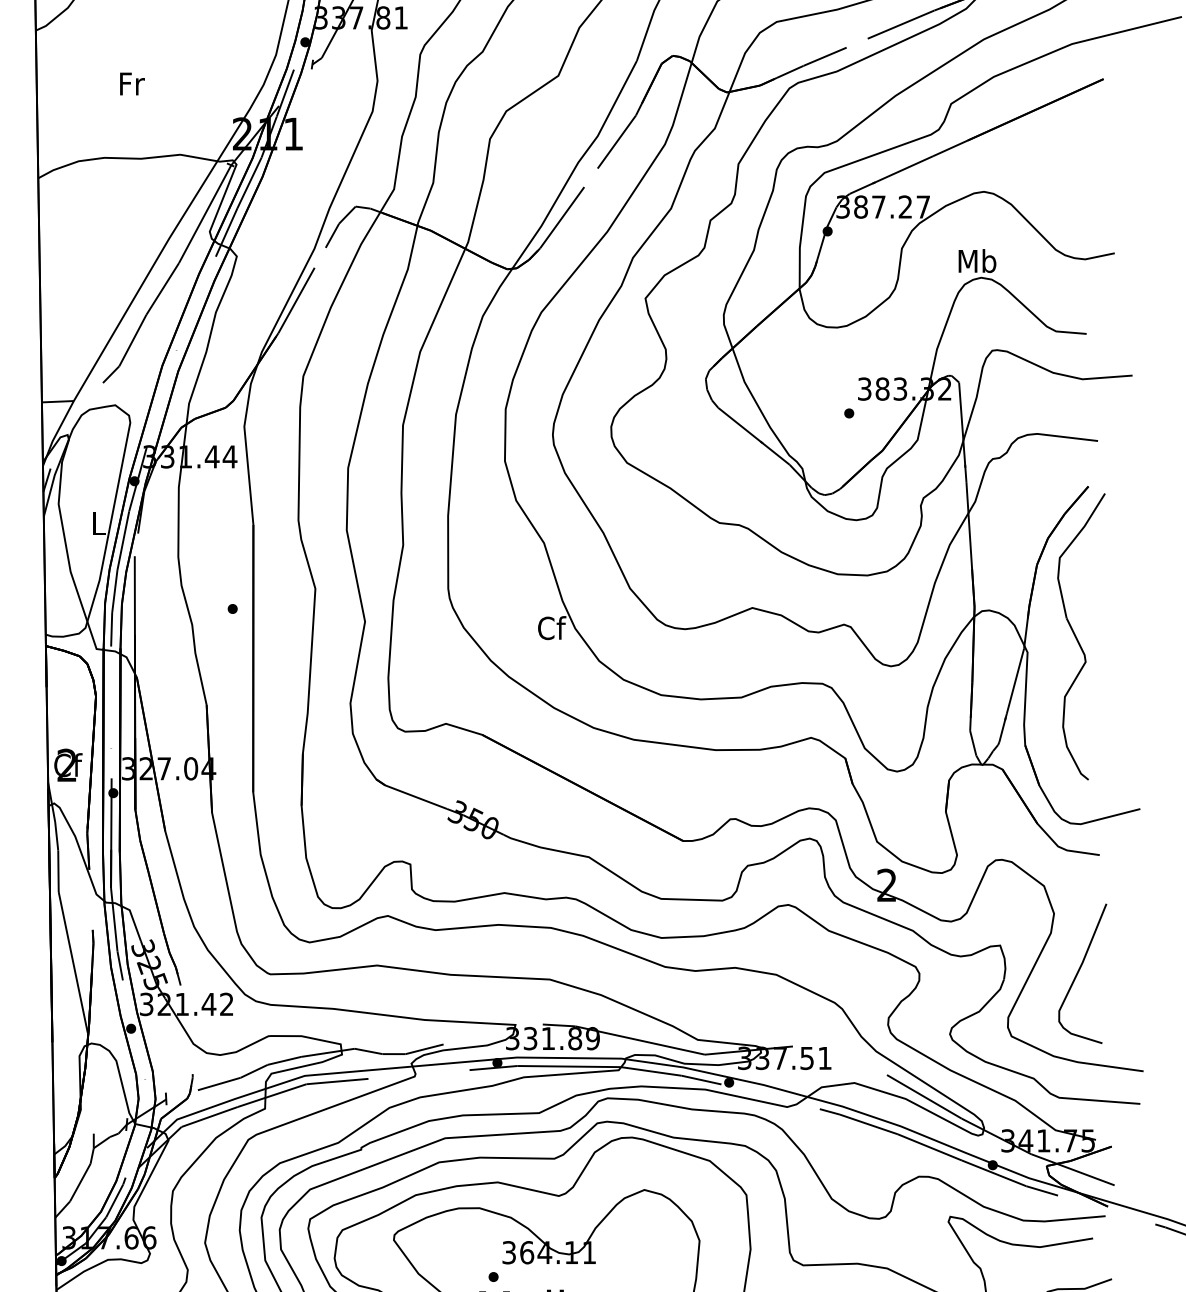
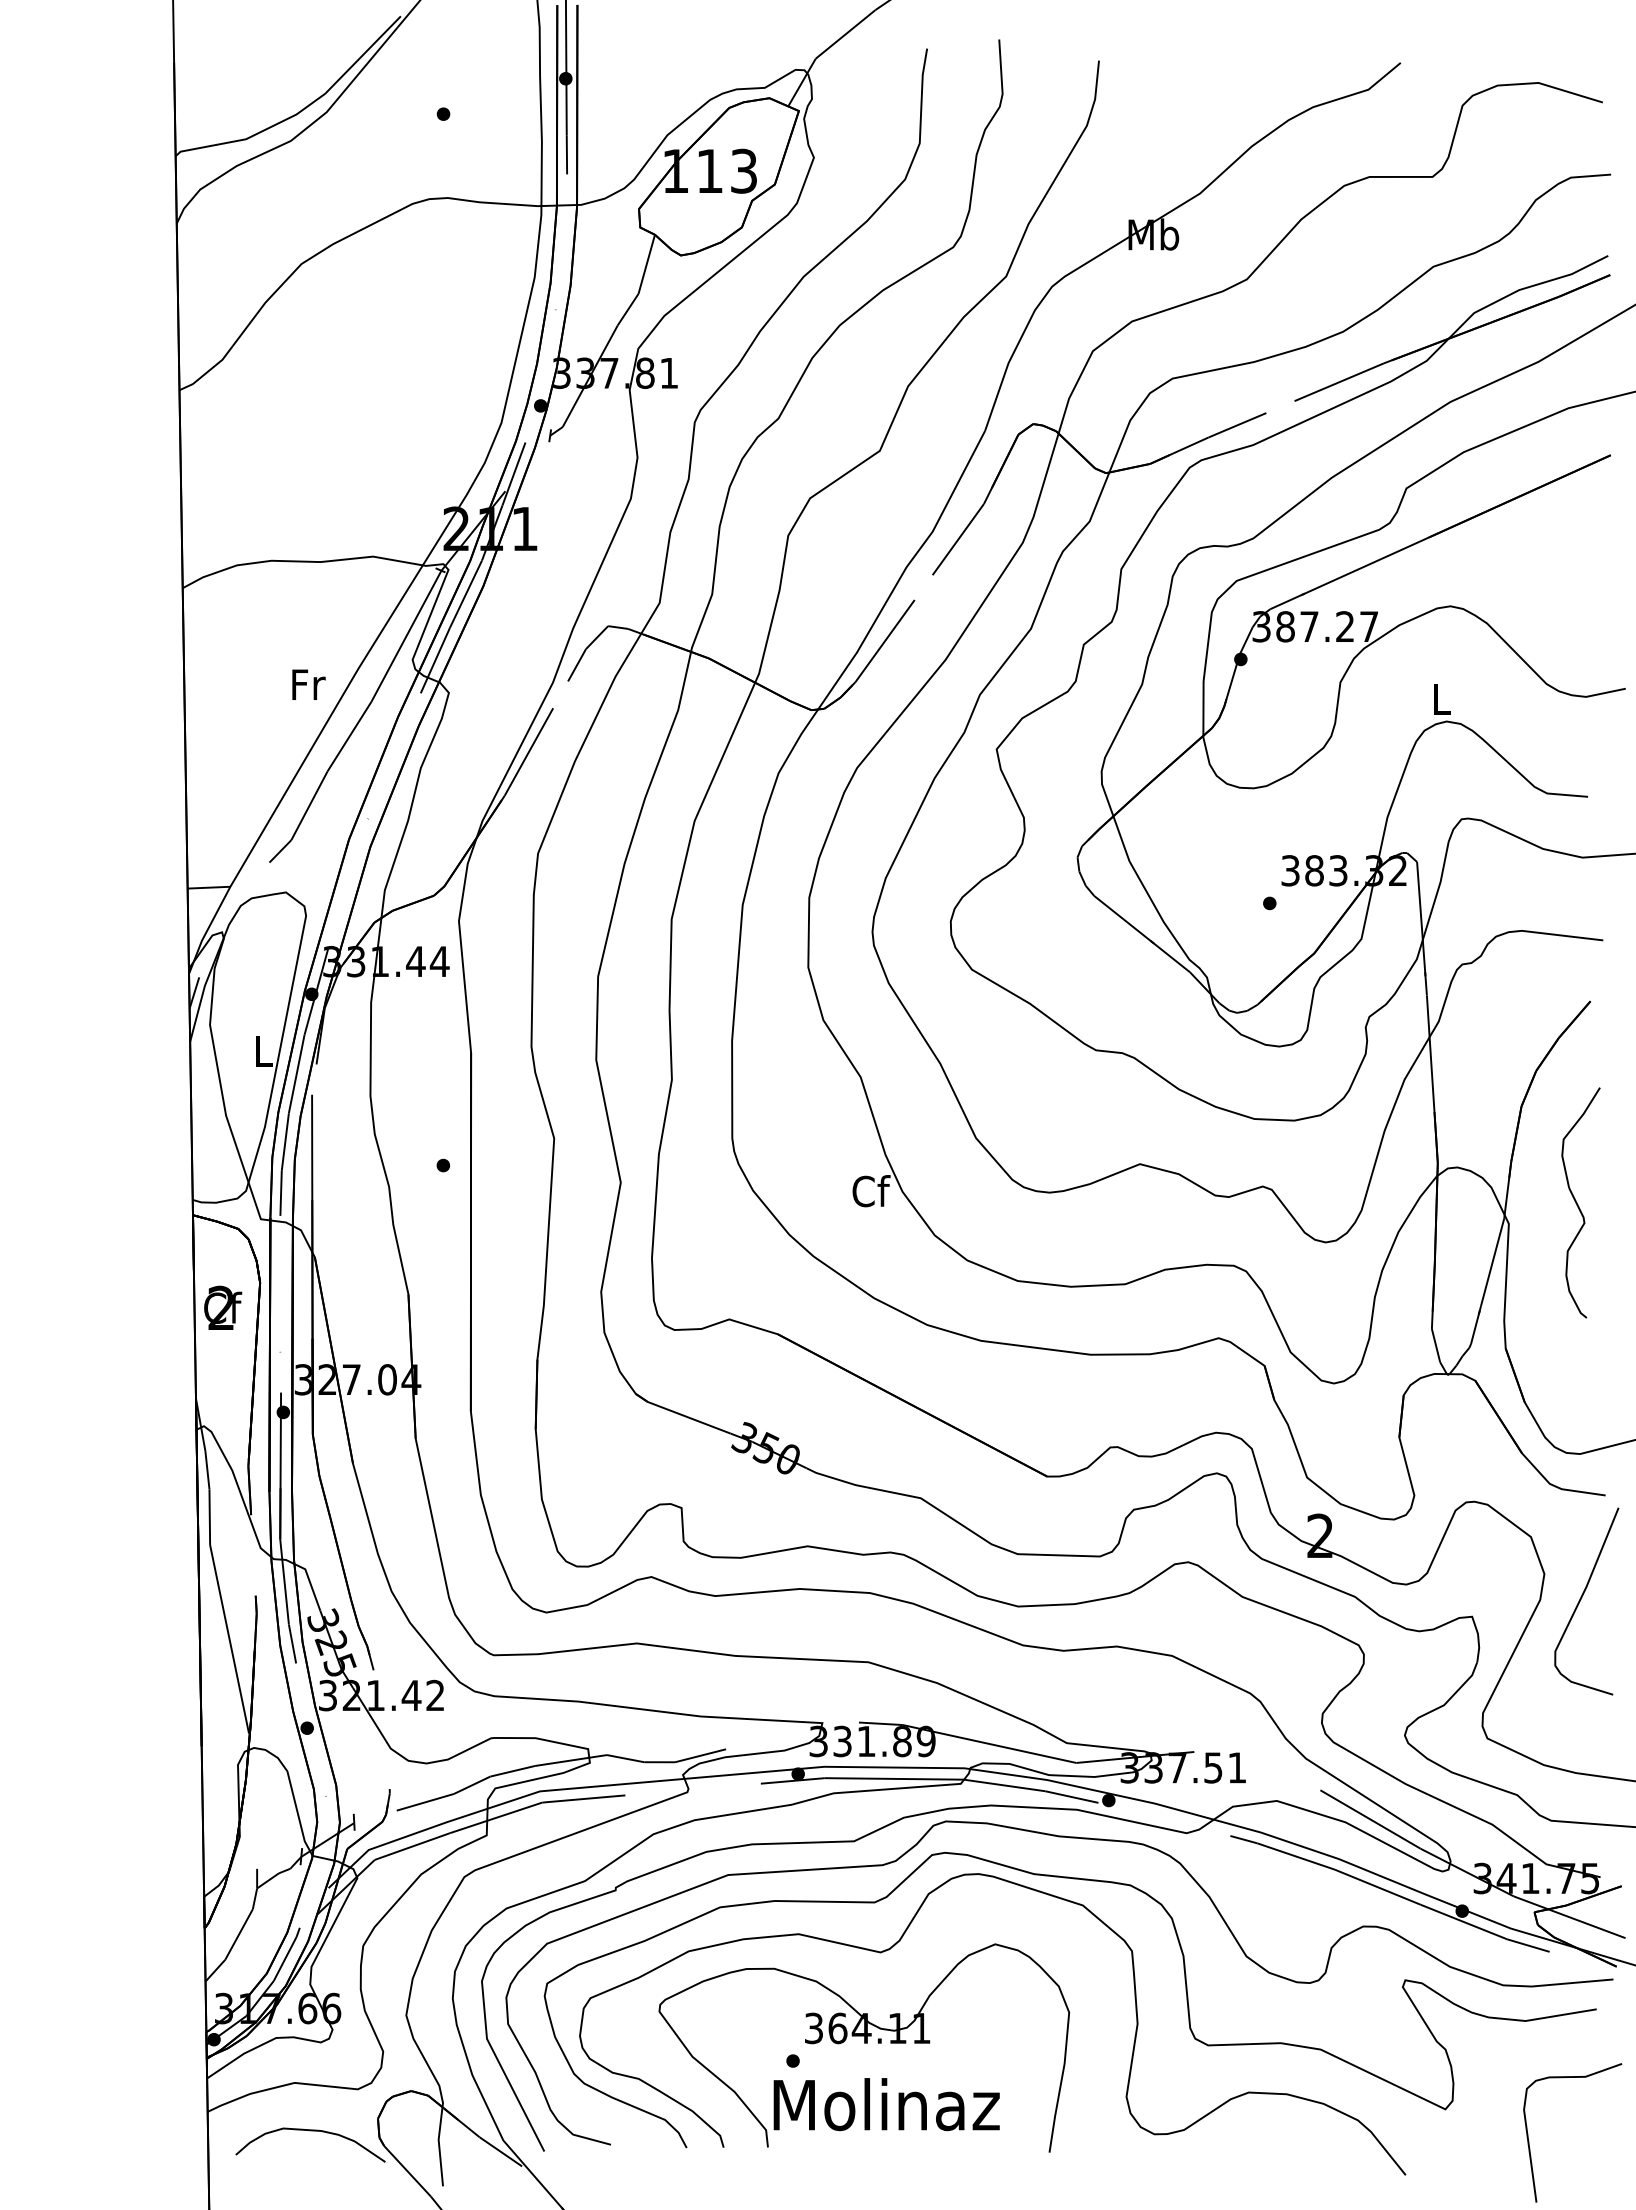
text: (132, 83) -> (308, 684), moved
text: (977, 261) -> (1441, 699), Mb -> L
part: (1081, 636) -> (1580, 1202), size x0.6
text: (68, 764) -> (223, 1307), moved
curve: (1078, 972) -> (1581, 1599), moved

